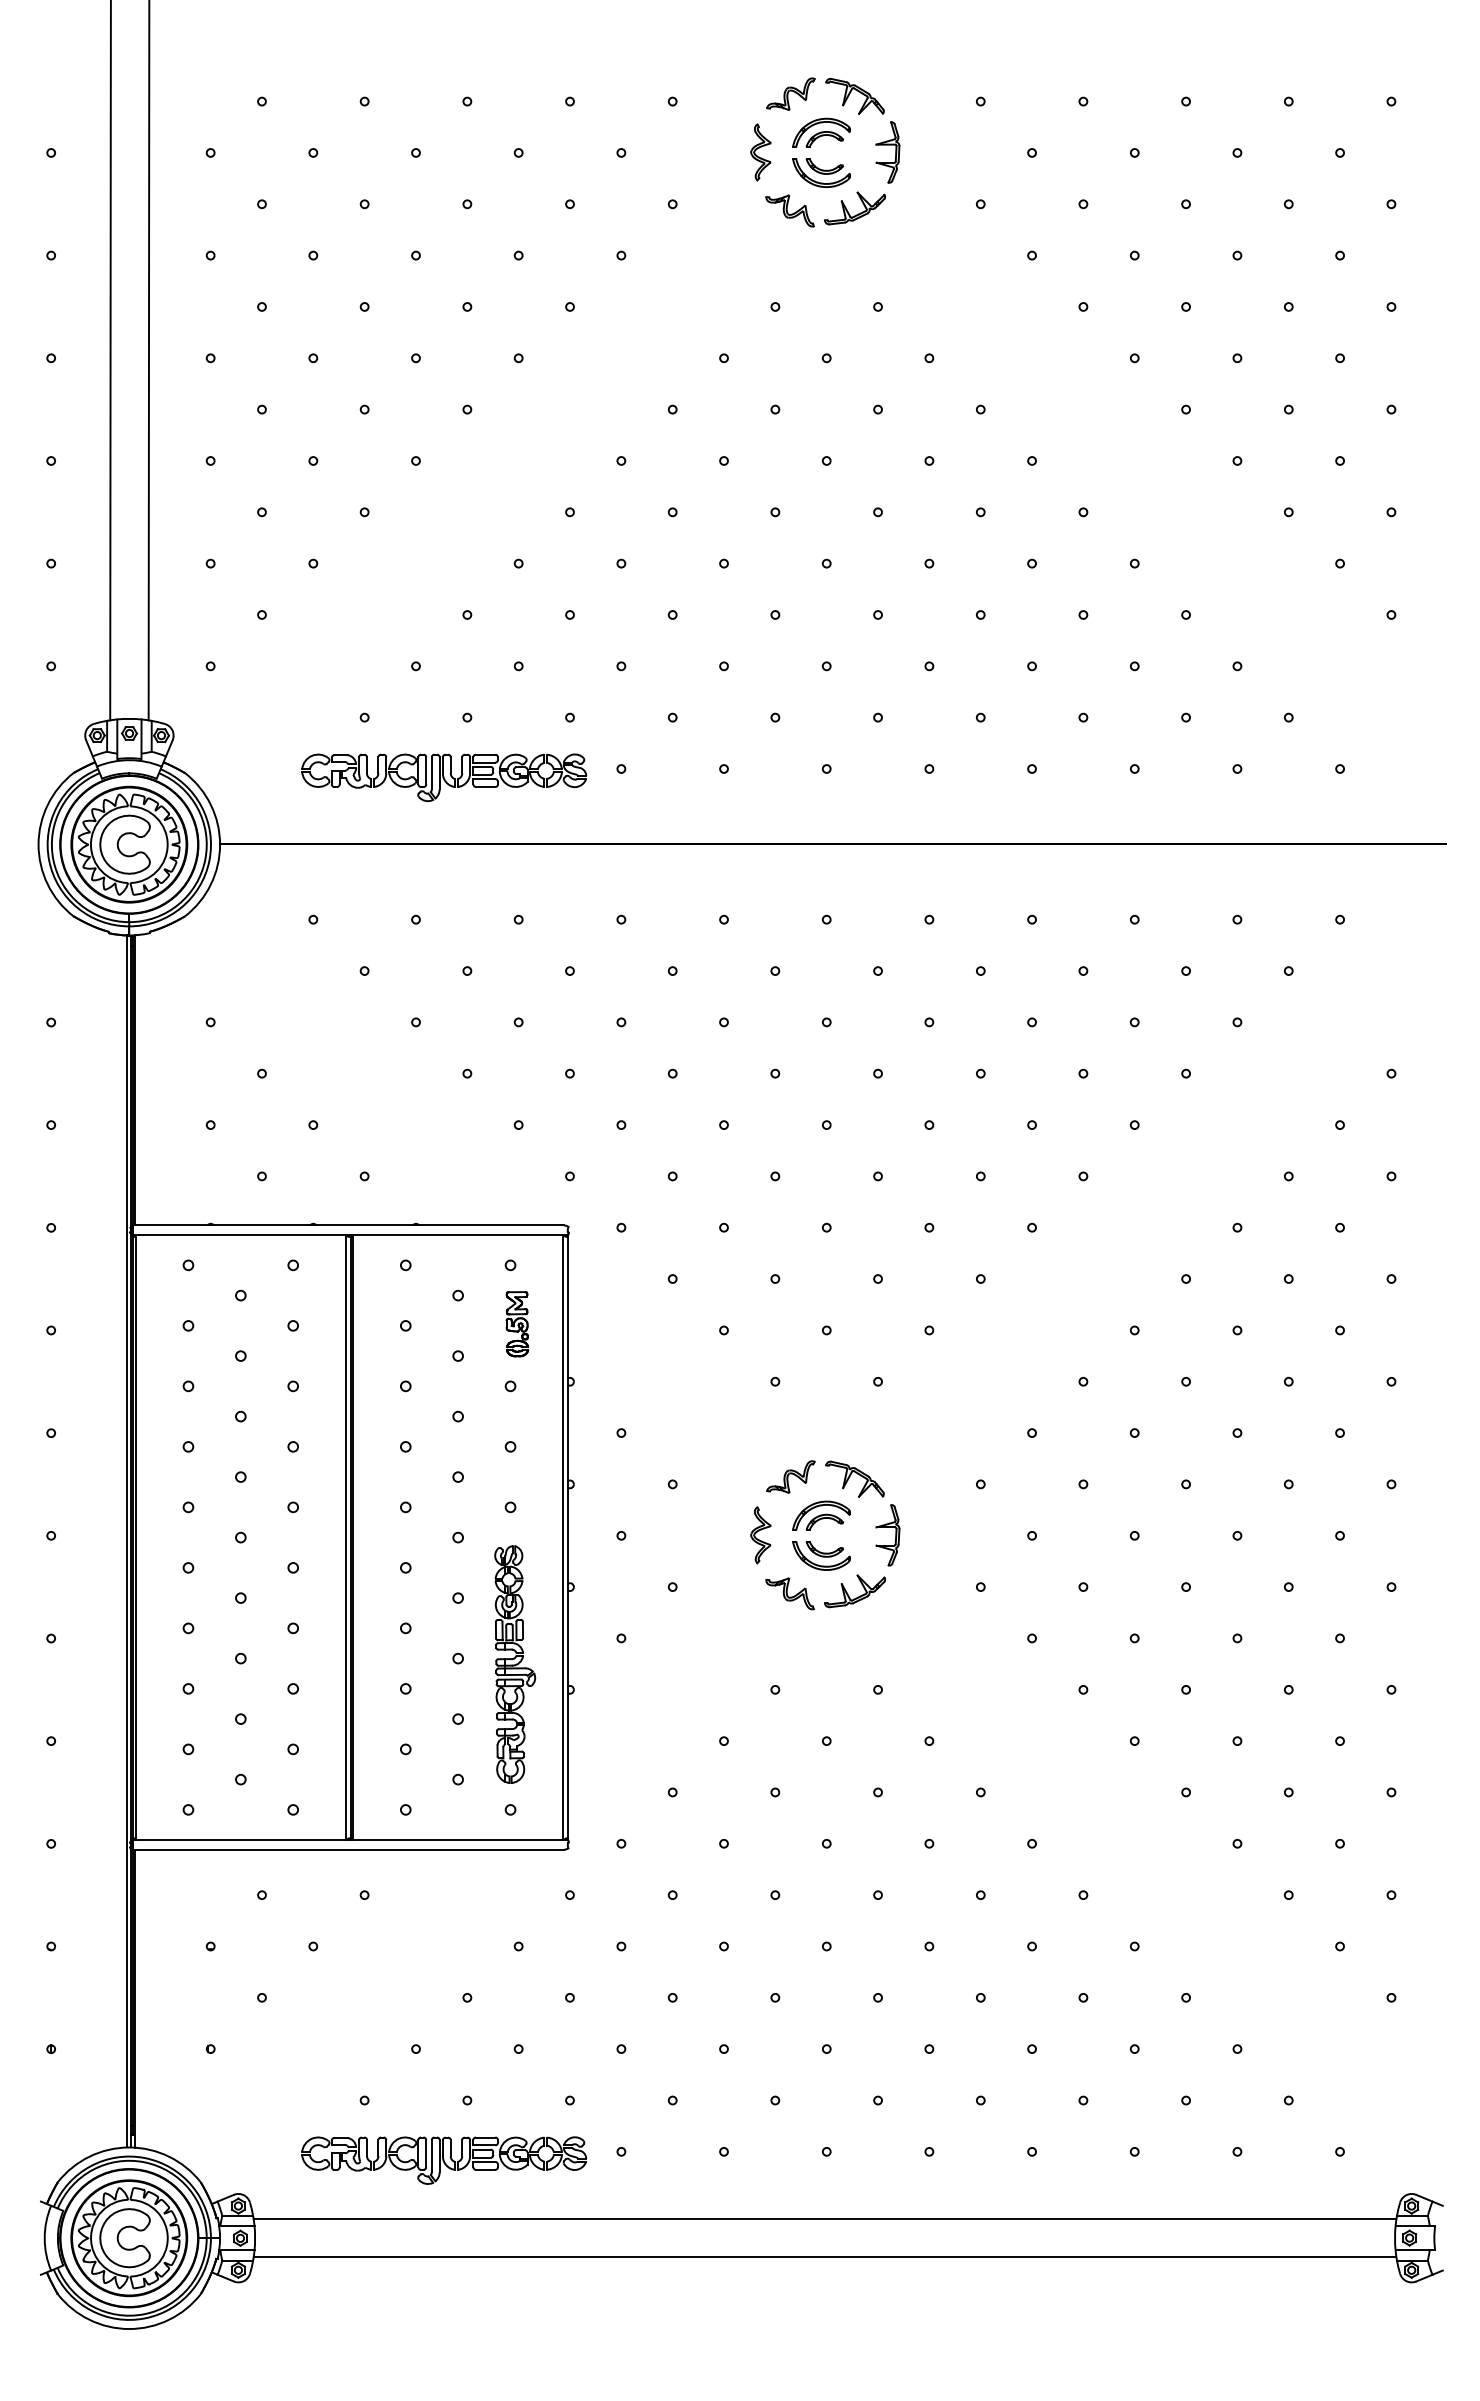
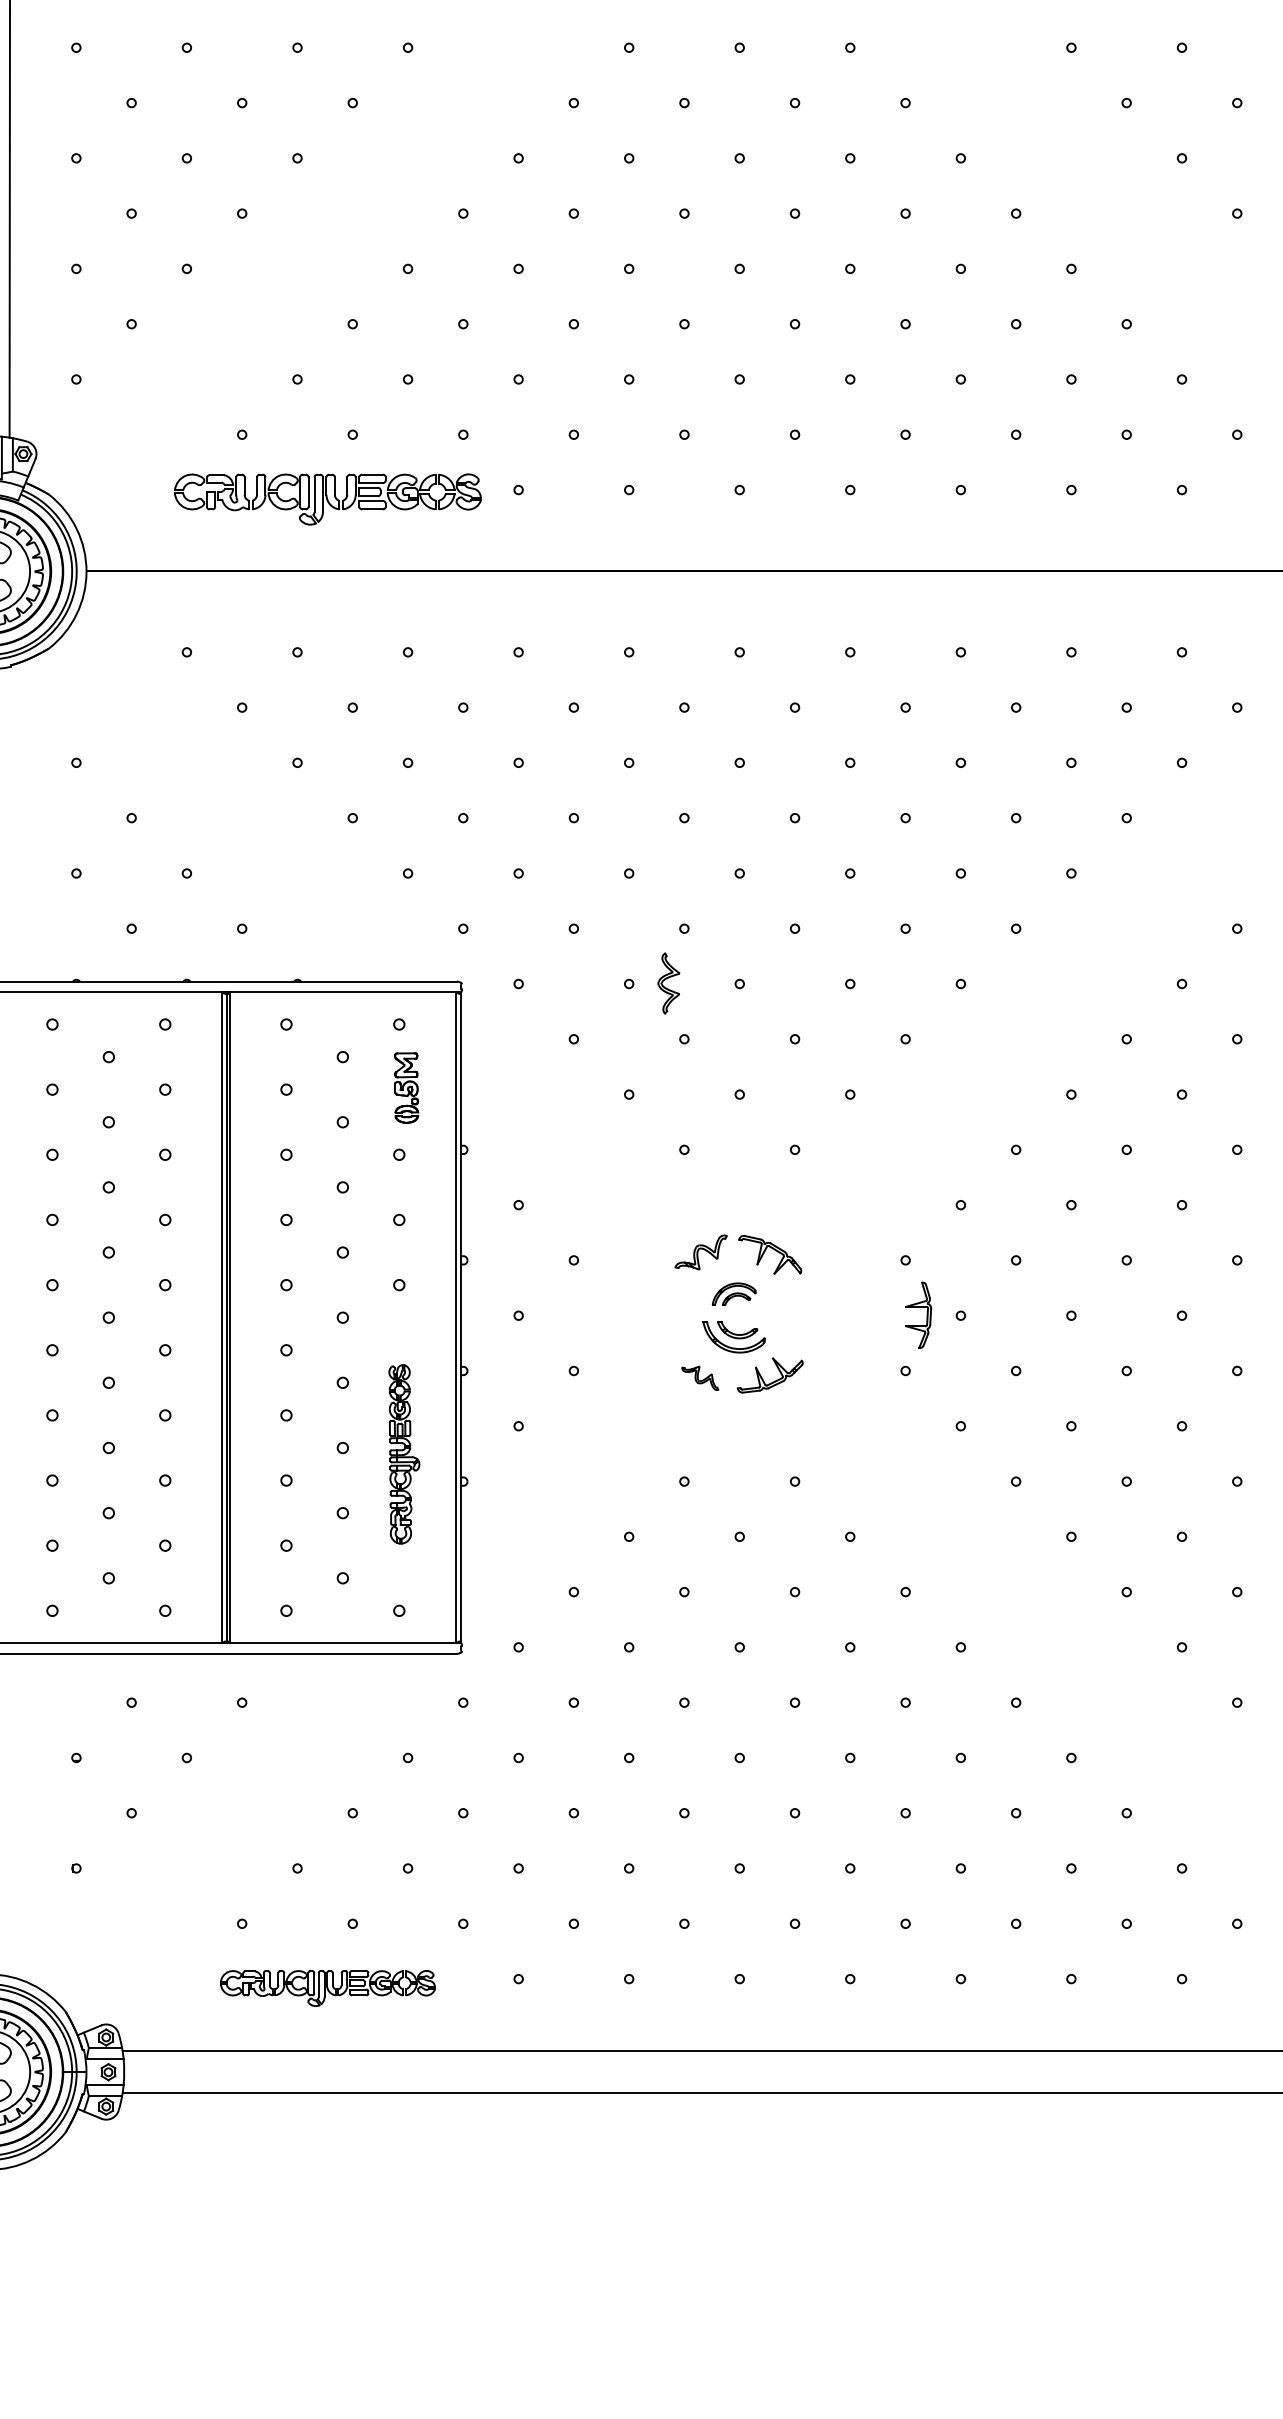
part: (821, 1515) -> (734, 1293), size x0.7
part: (887, 1527) -> (918, 1306), moved
part: (760, 1535) -> (668, 983), moved
part: (789, 1593) -> (699, 1377), size x0.7
part: (515, 1664) -> (404, 1454), size x0.7
part: (444, 2160) -> (328, 1988), size x0.7

